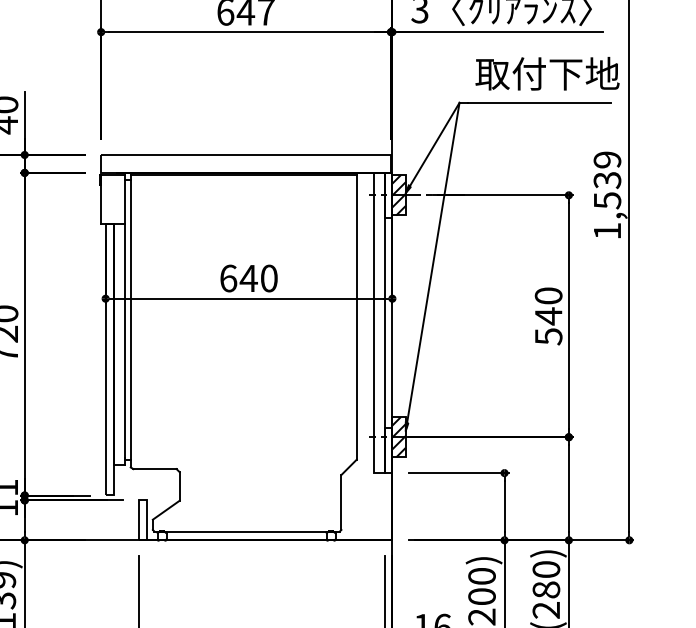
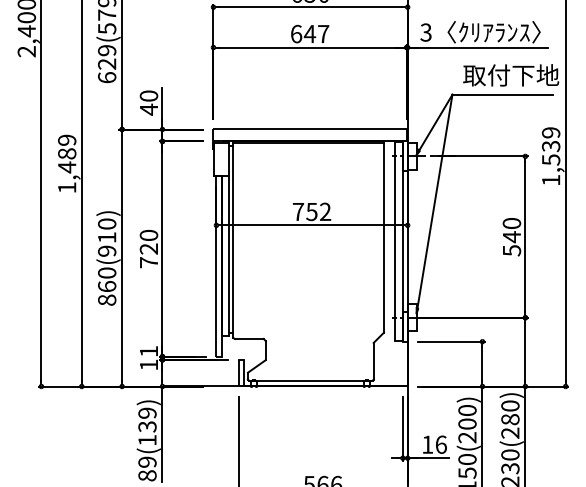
hatch: (398, 193) -> (411, 155), removed
text: (248, 277) -> (311, 211), 640 -> 752
hatch: (398, 436) -> (411, 317), removed

